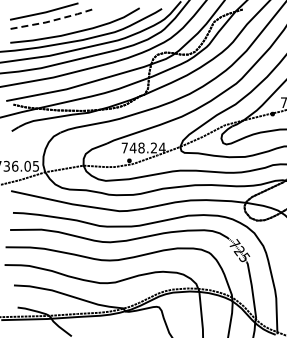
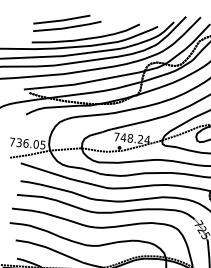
line: (52, 20) -> (67, 27), dashed -> solid

